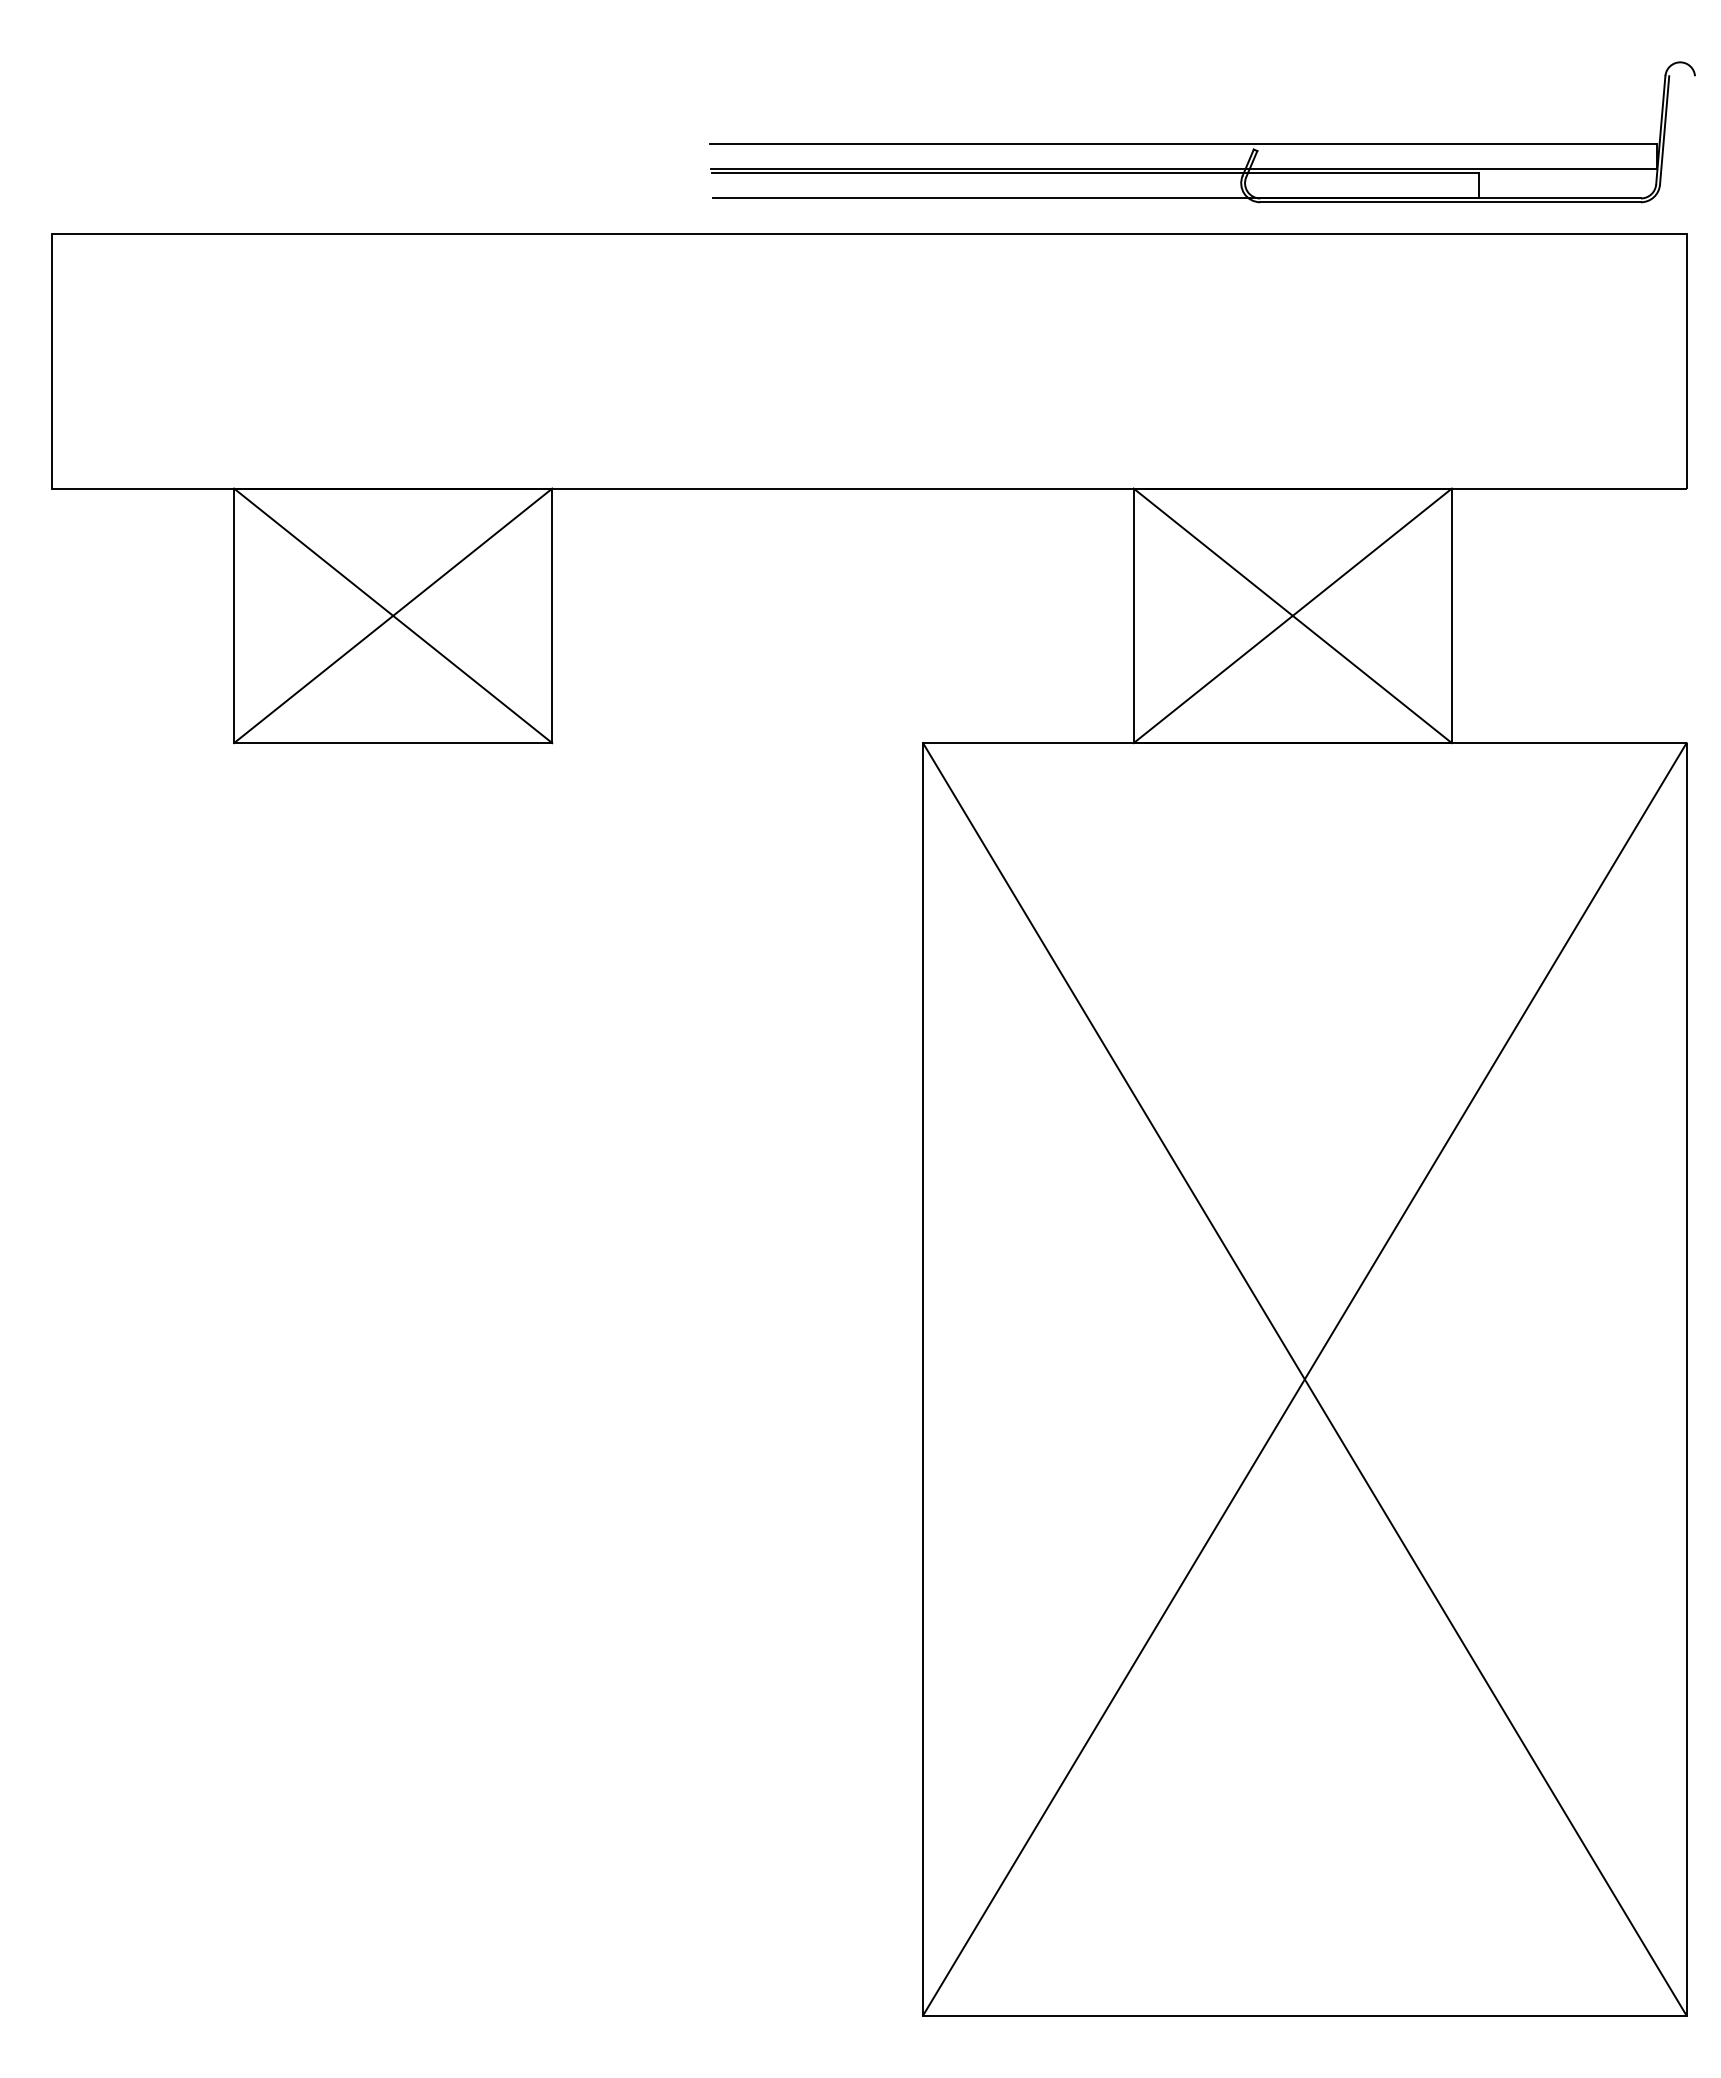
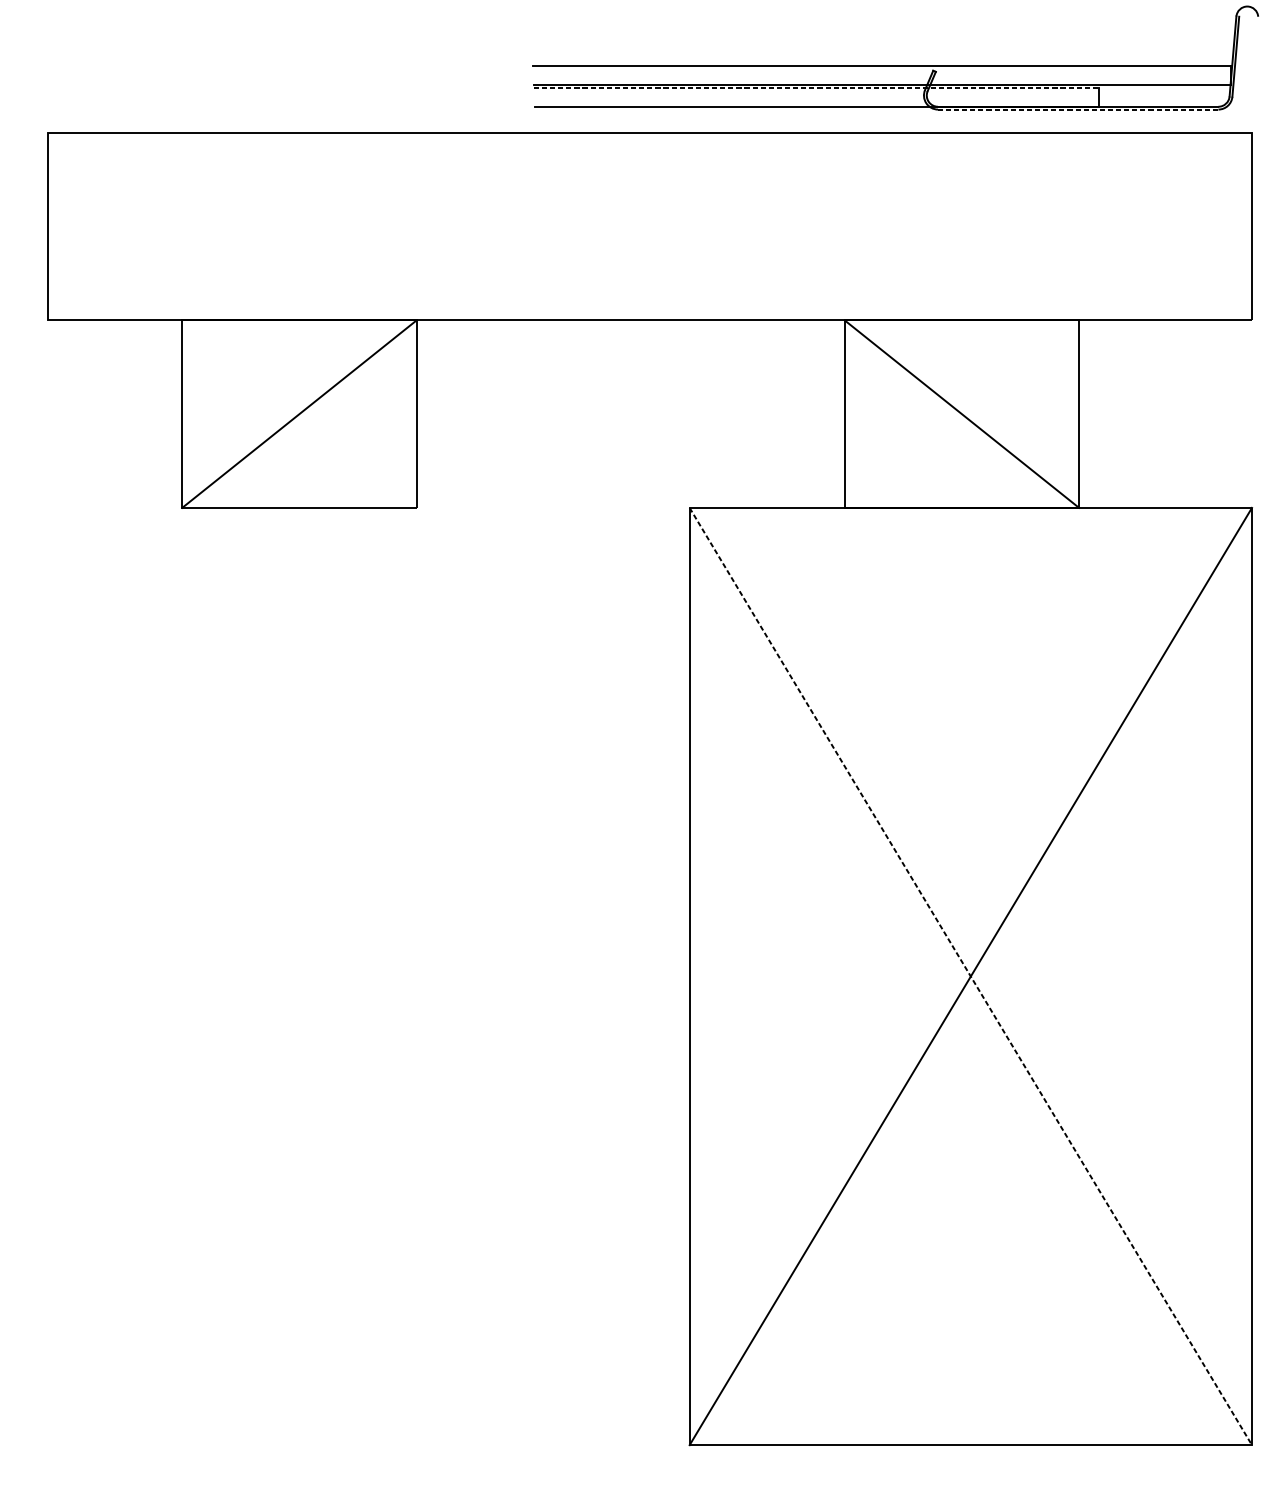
line: (1095, 173) -> (816, 88), solid -> dashed
line: (1450, 202) -> (1078, 109), solid -> dashed
line: (393, 615) -> (299, 413), removed
line: (1292, 615) -> (961, 413), removed
line: (1305, 1379) -> (971, 976), solid -> dashed

